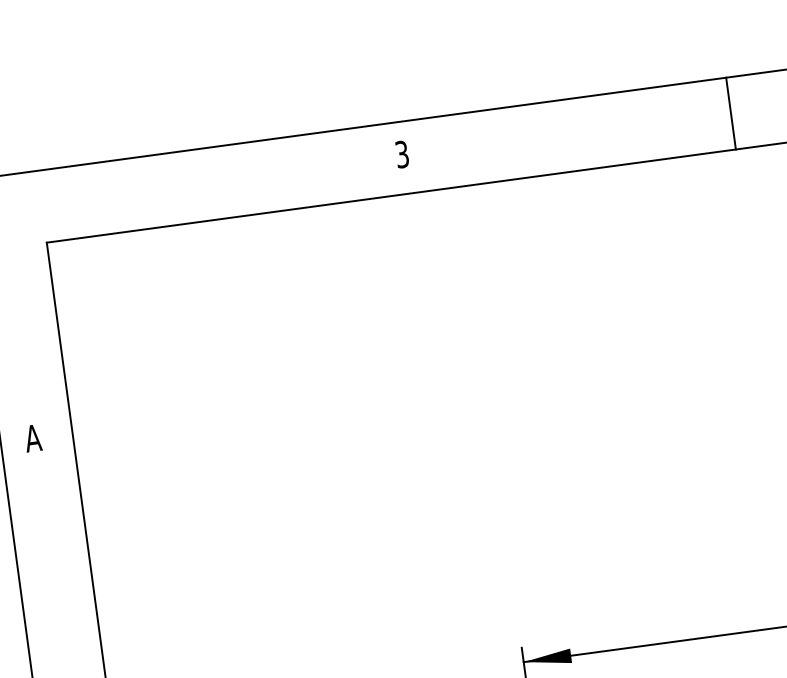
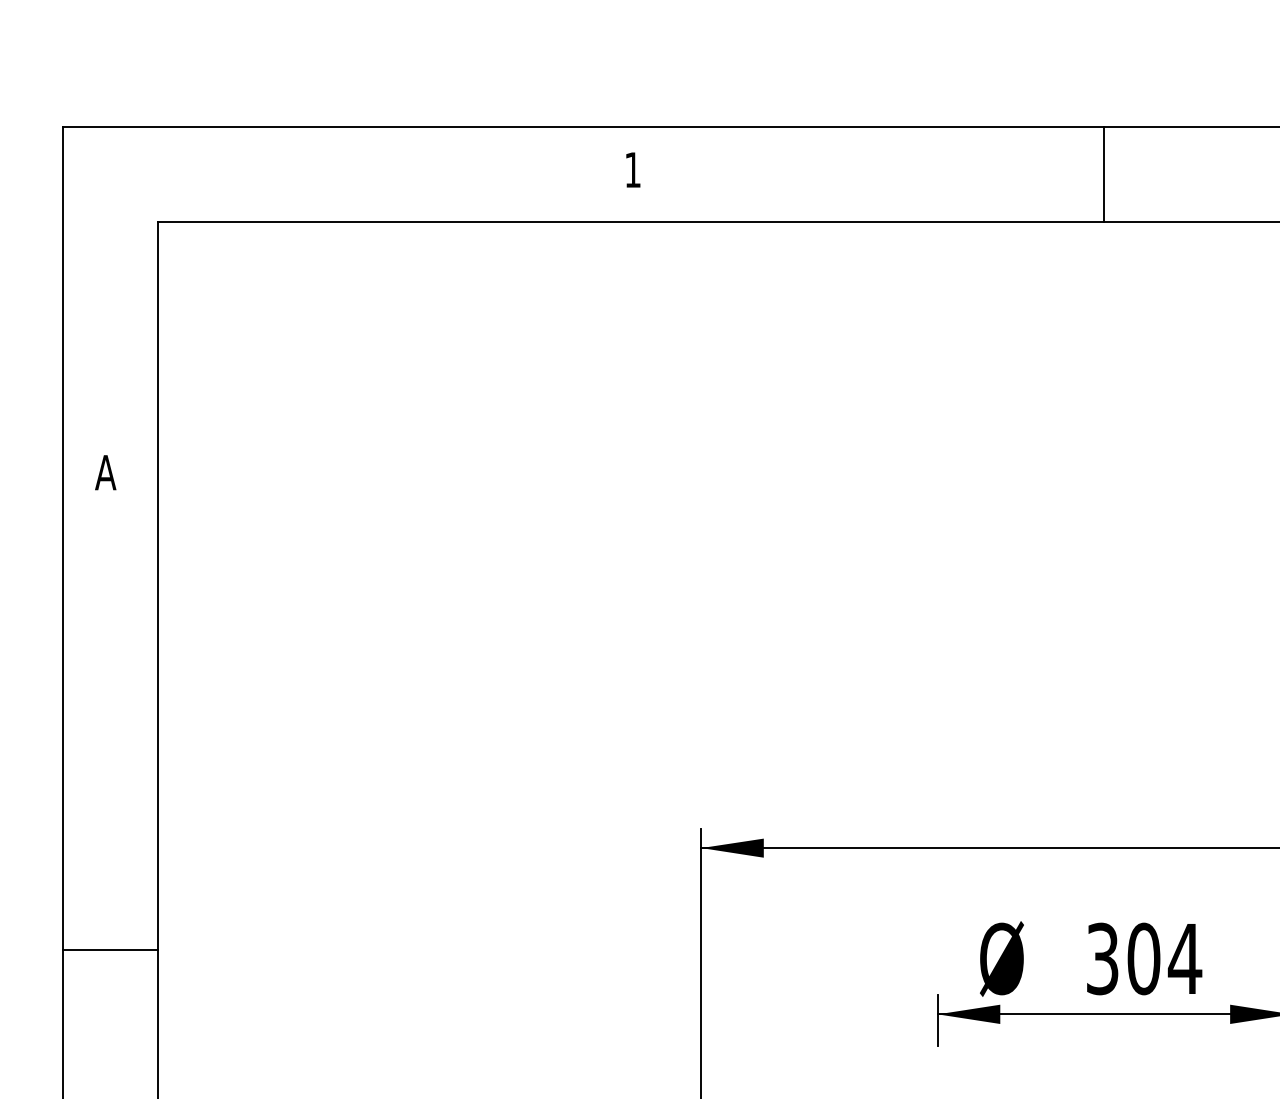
line: (730, 113) -> (1103, 174), moved
text: (401, 154) -> (632, 169), 3 -> 1

